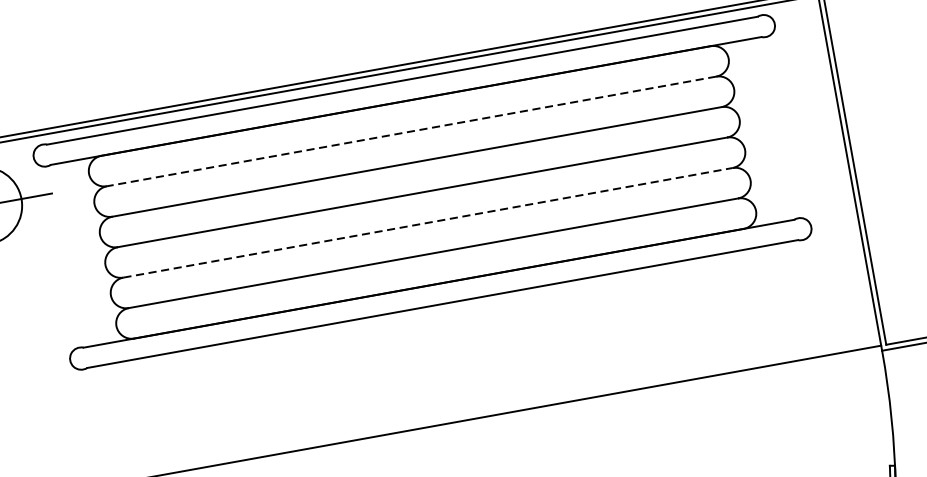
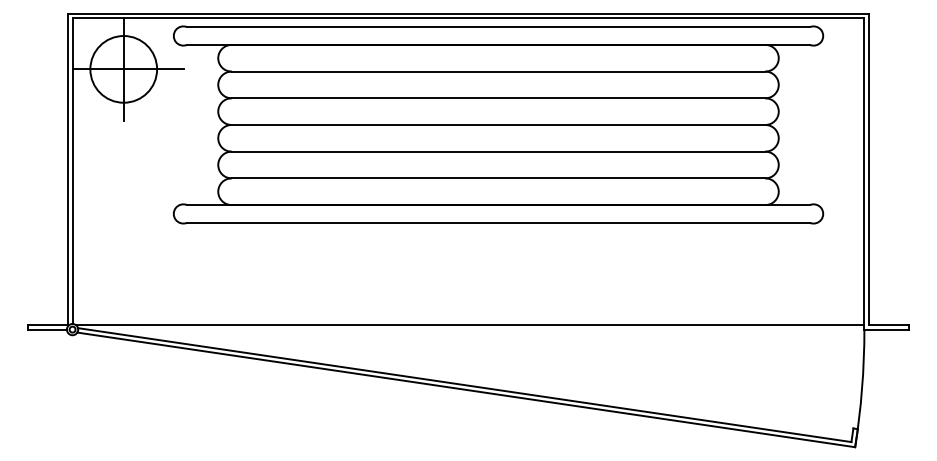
line: (411, 131) -> (498, 71), dashed -> solid
line: (427, 222) -> (498, 151), dashed -> solid

